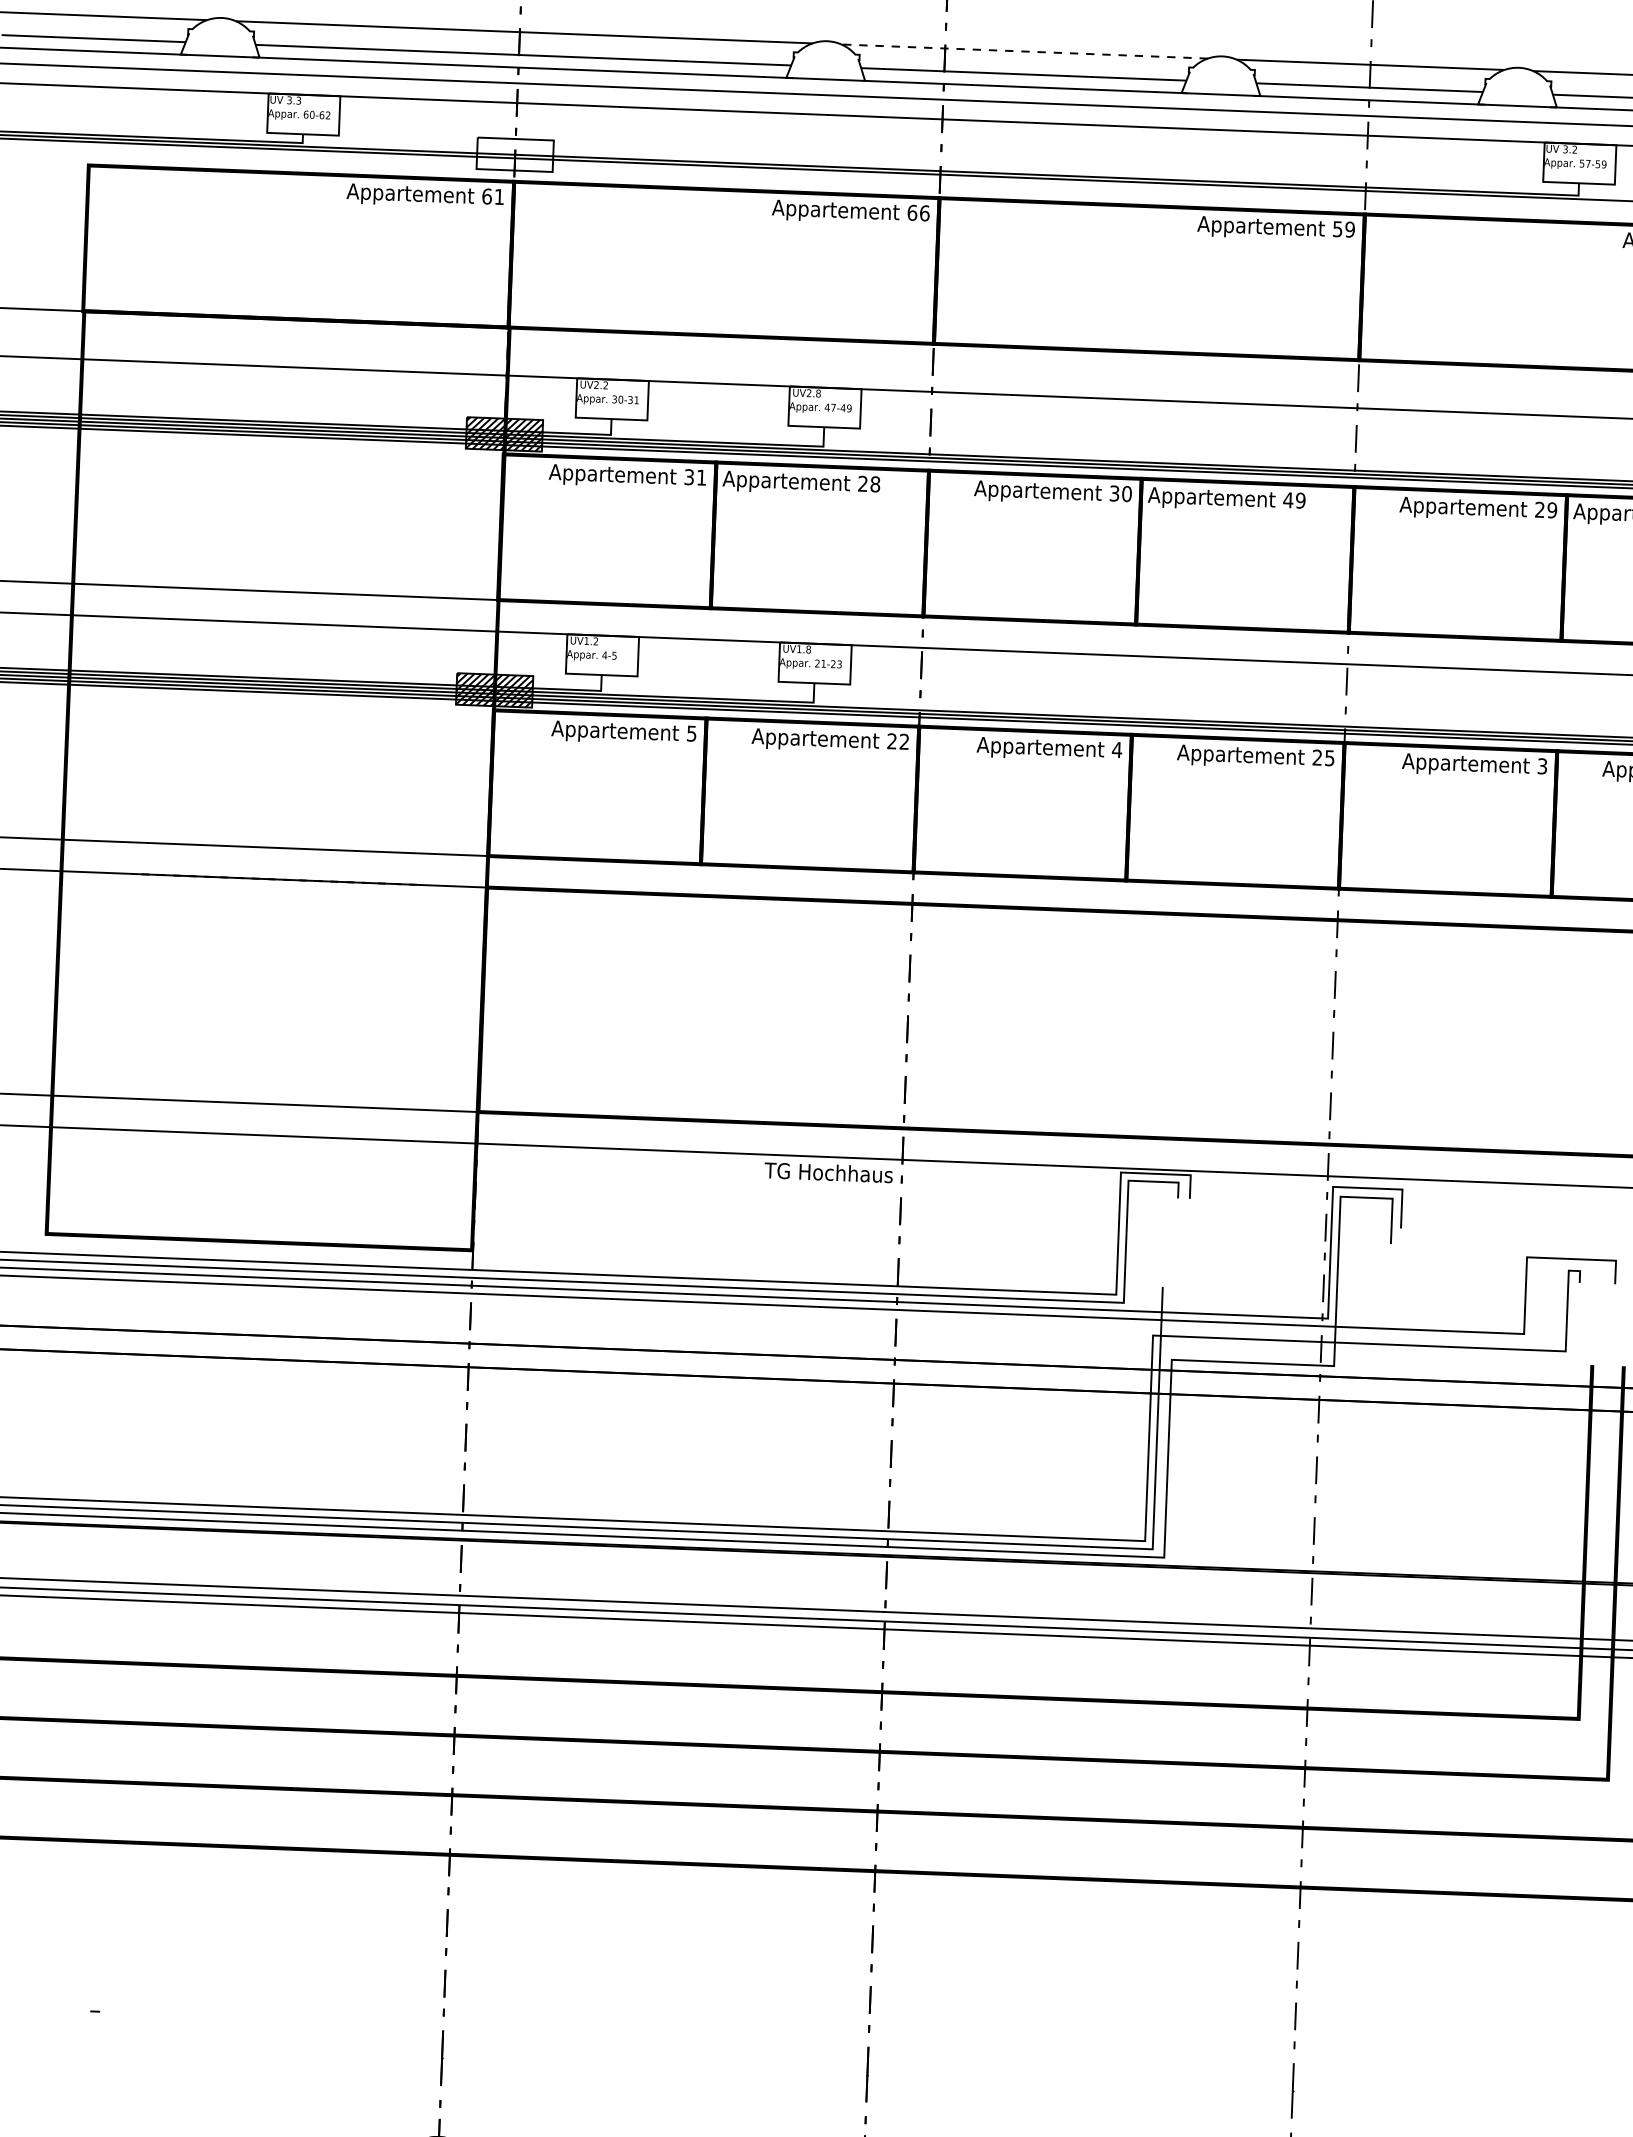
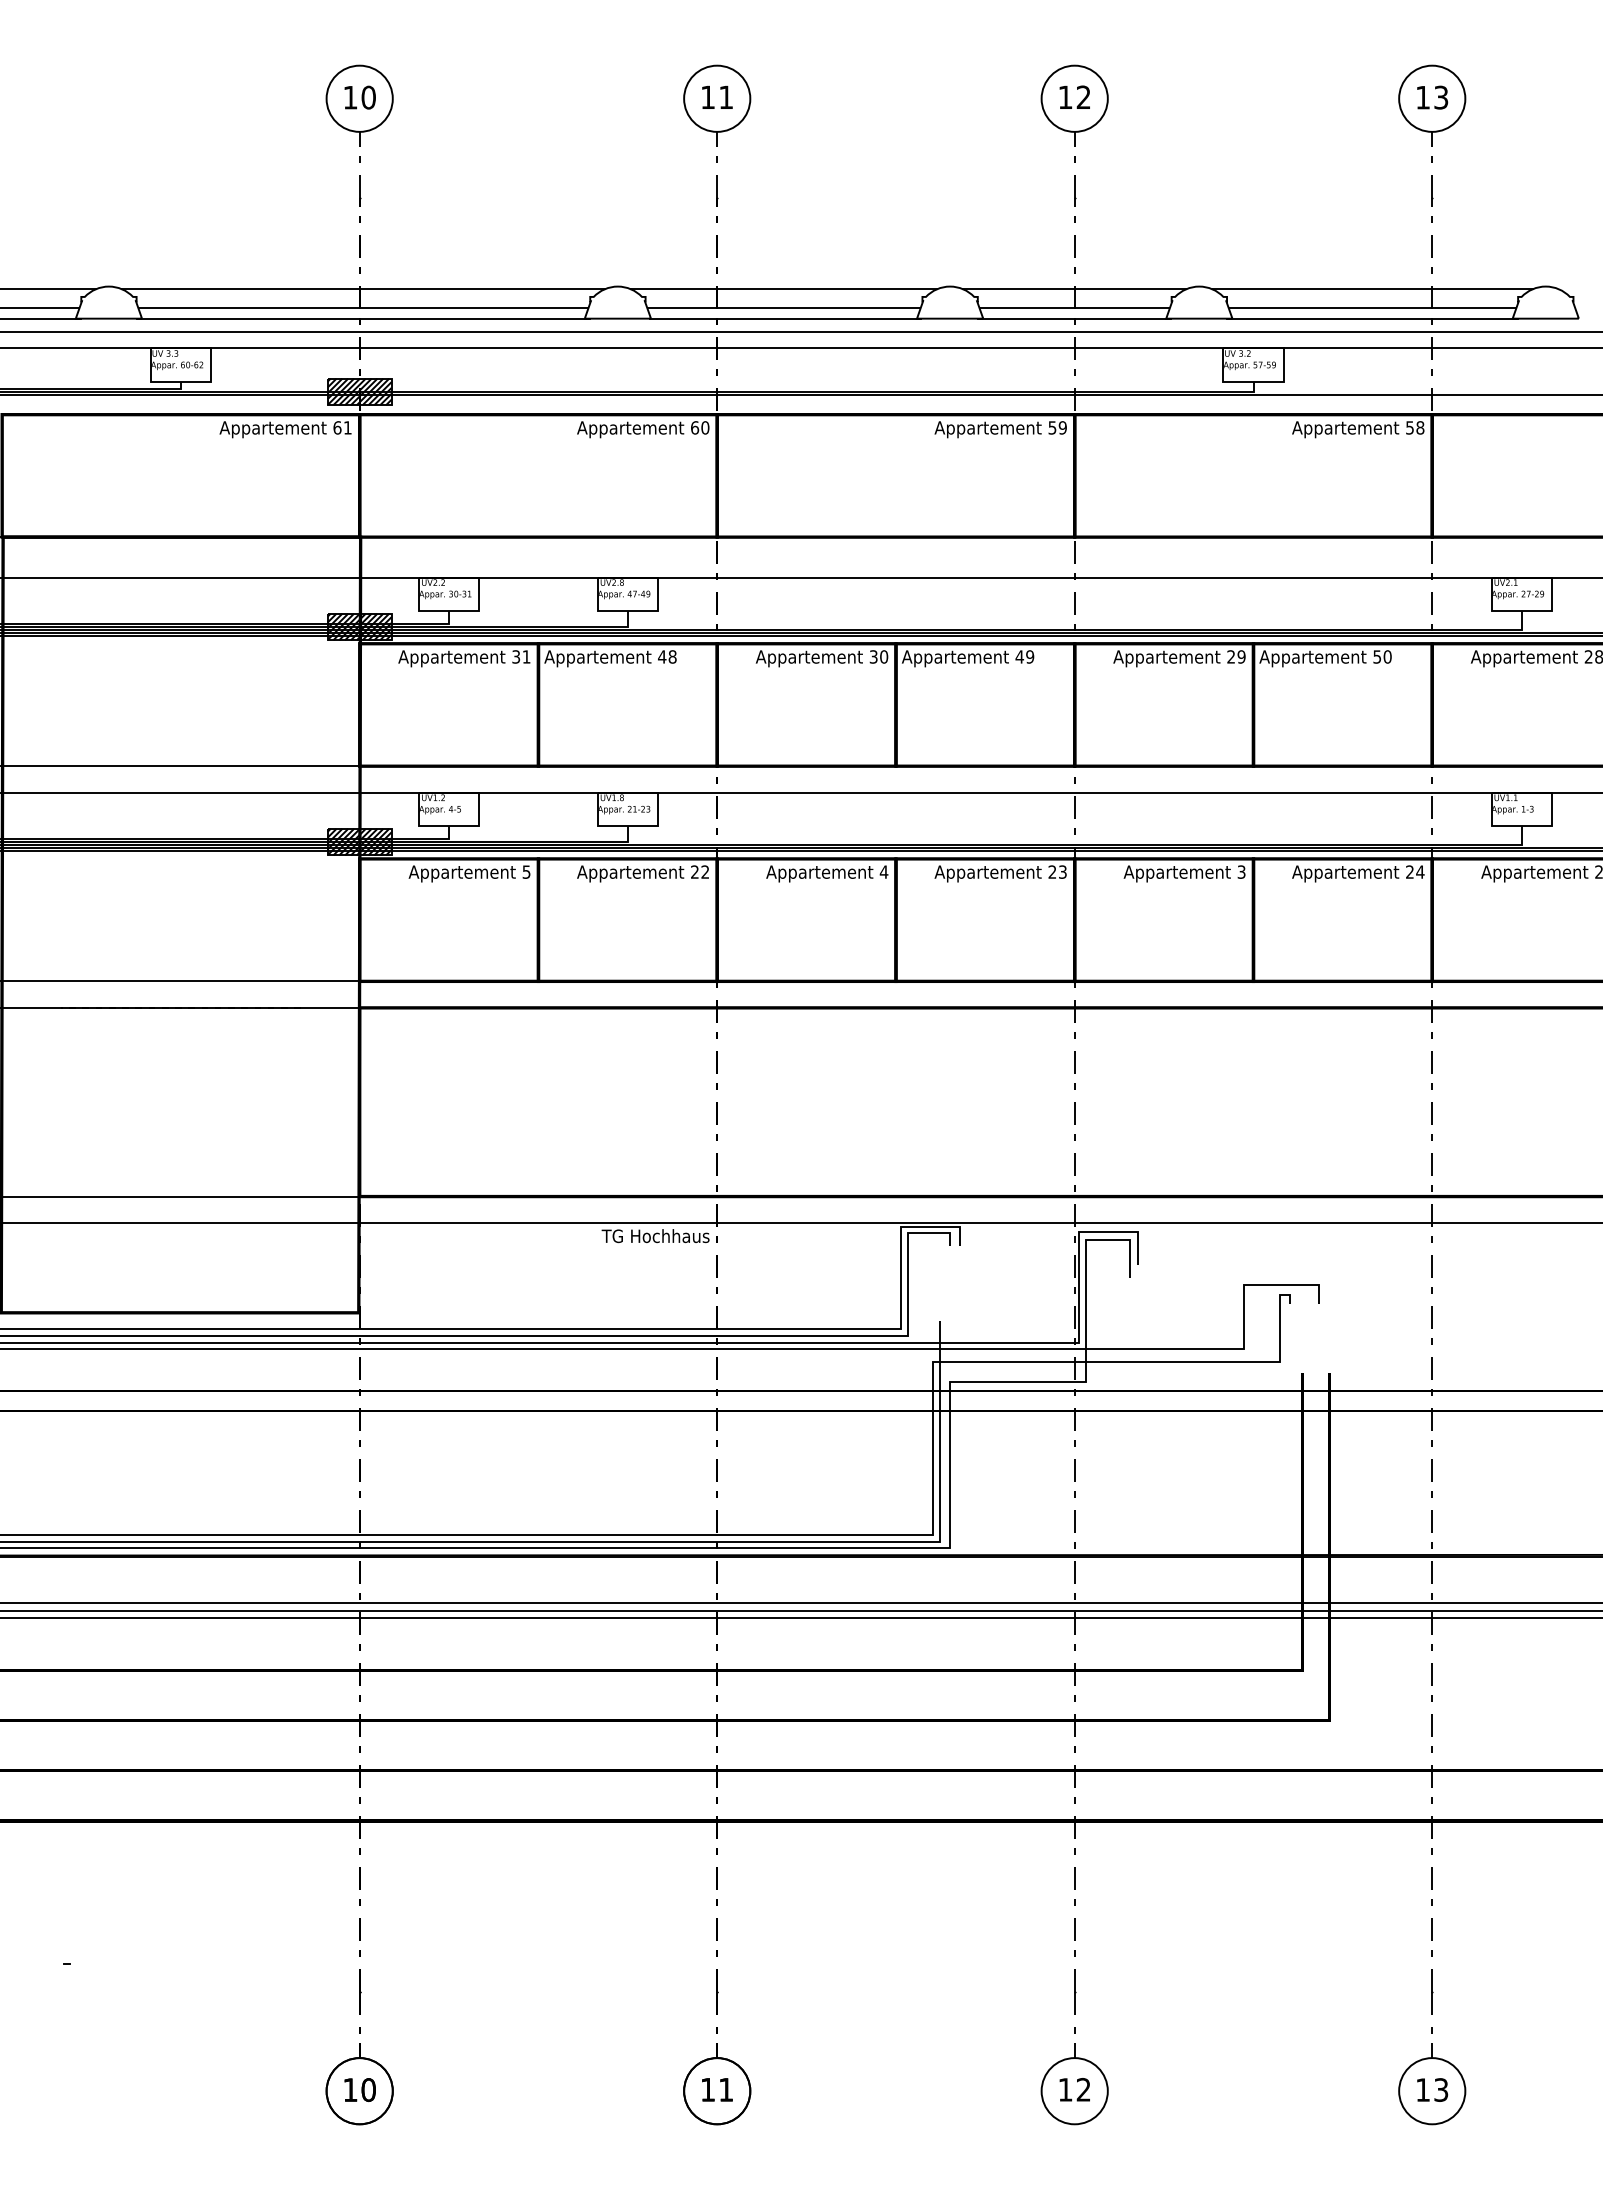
line: (1025, 51) -> (784, 288), dashed -> solid
hatch: (514, 154) -> (359, 391), added
text: (924, 212) -> (705, 427), 66 -> 60
text: (863, 483) -> (662, 656), 28 -> 48
text: (1329, 757) -> (1062, 871), 25 -> 23

